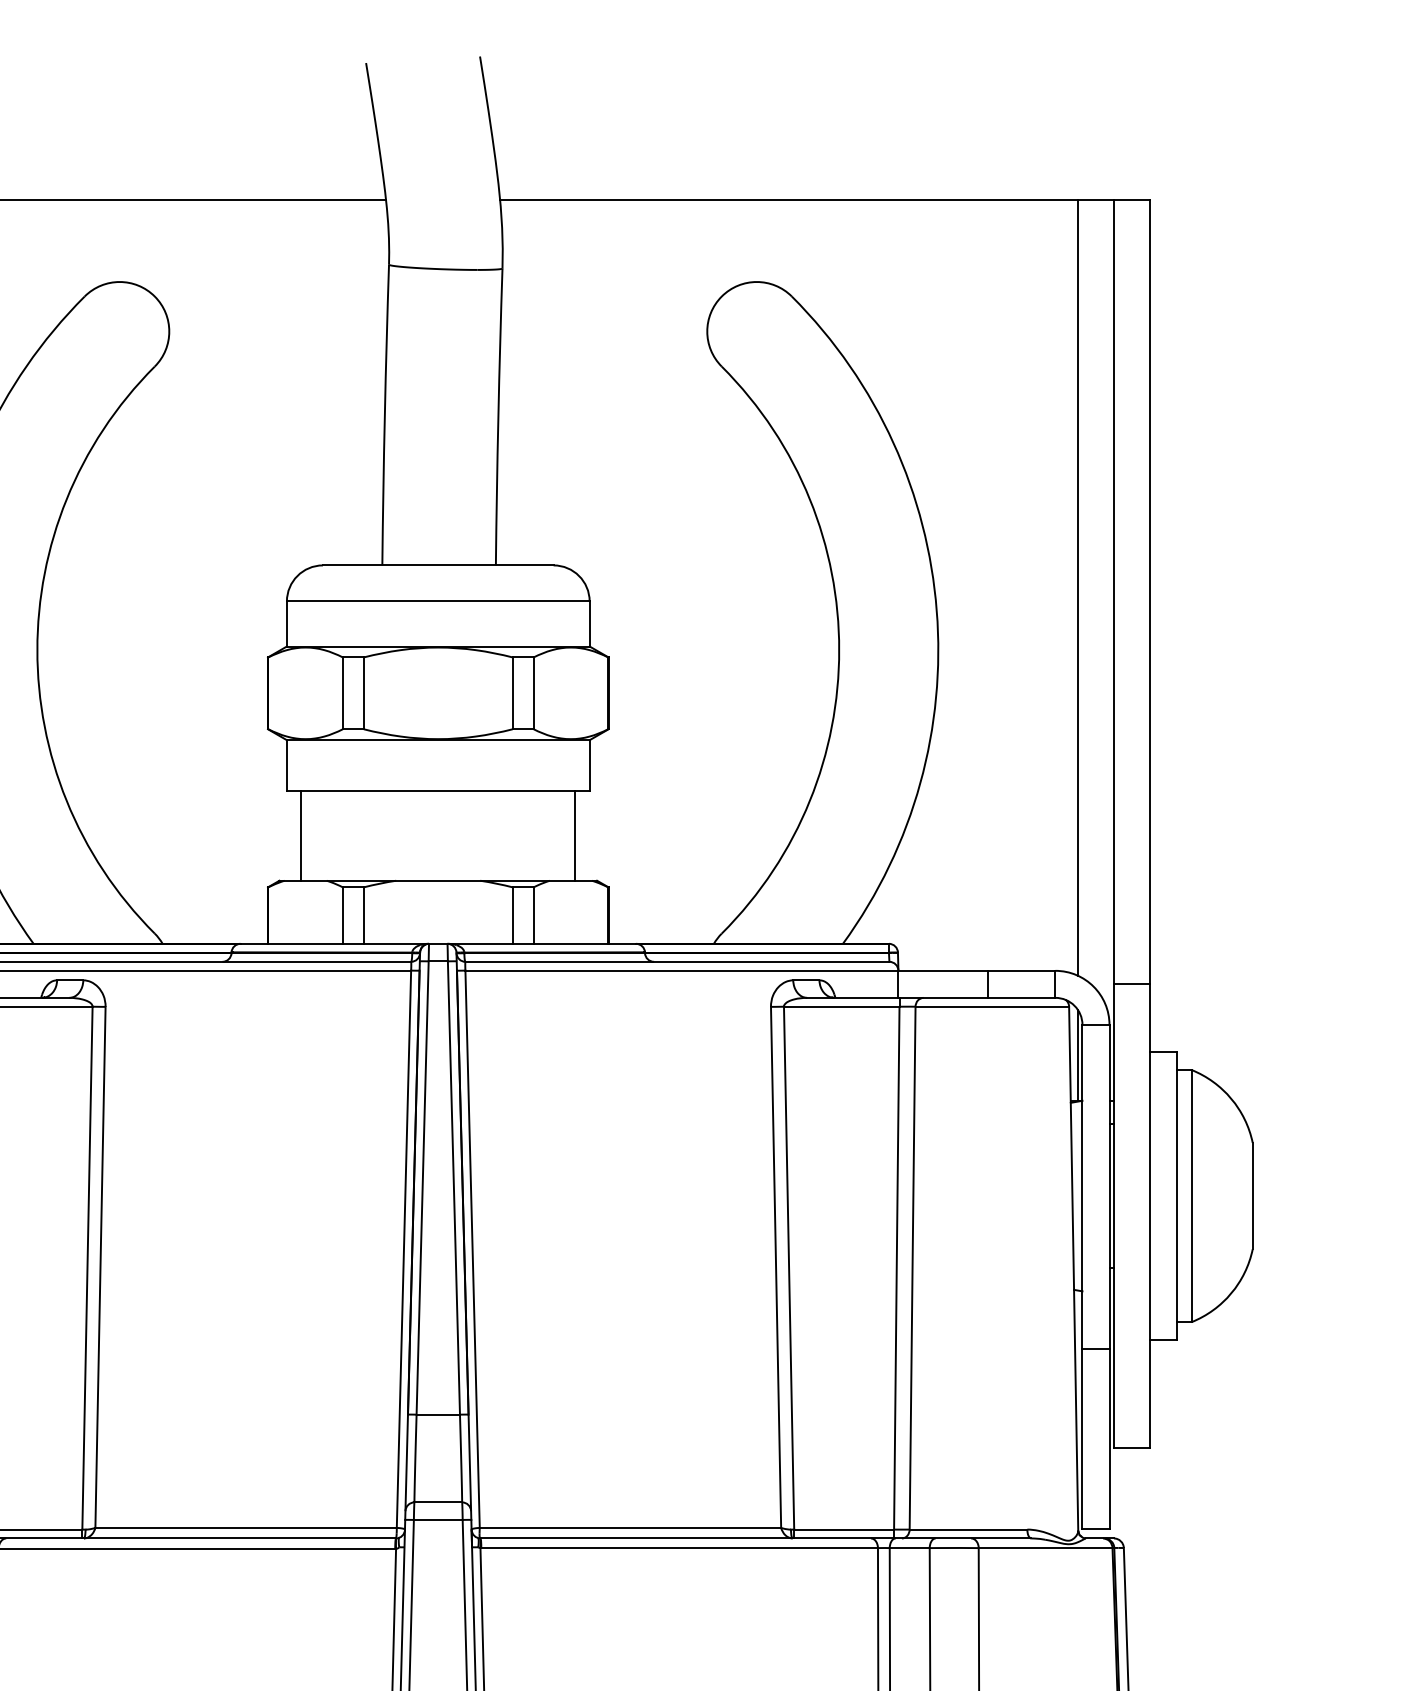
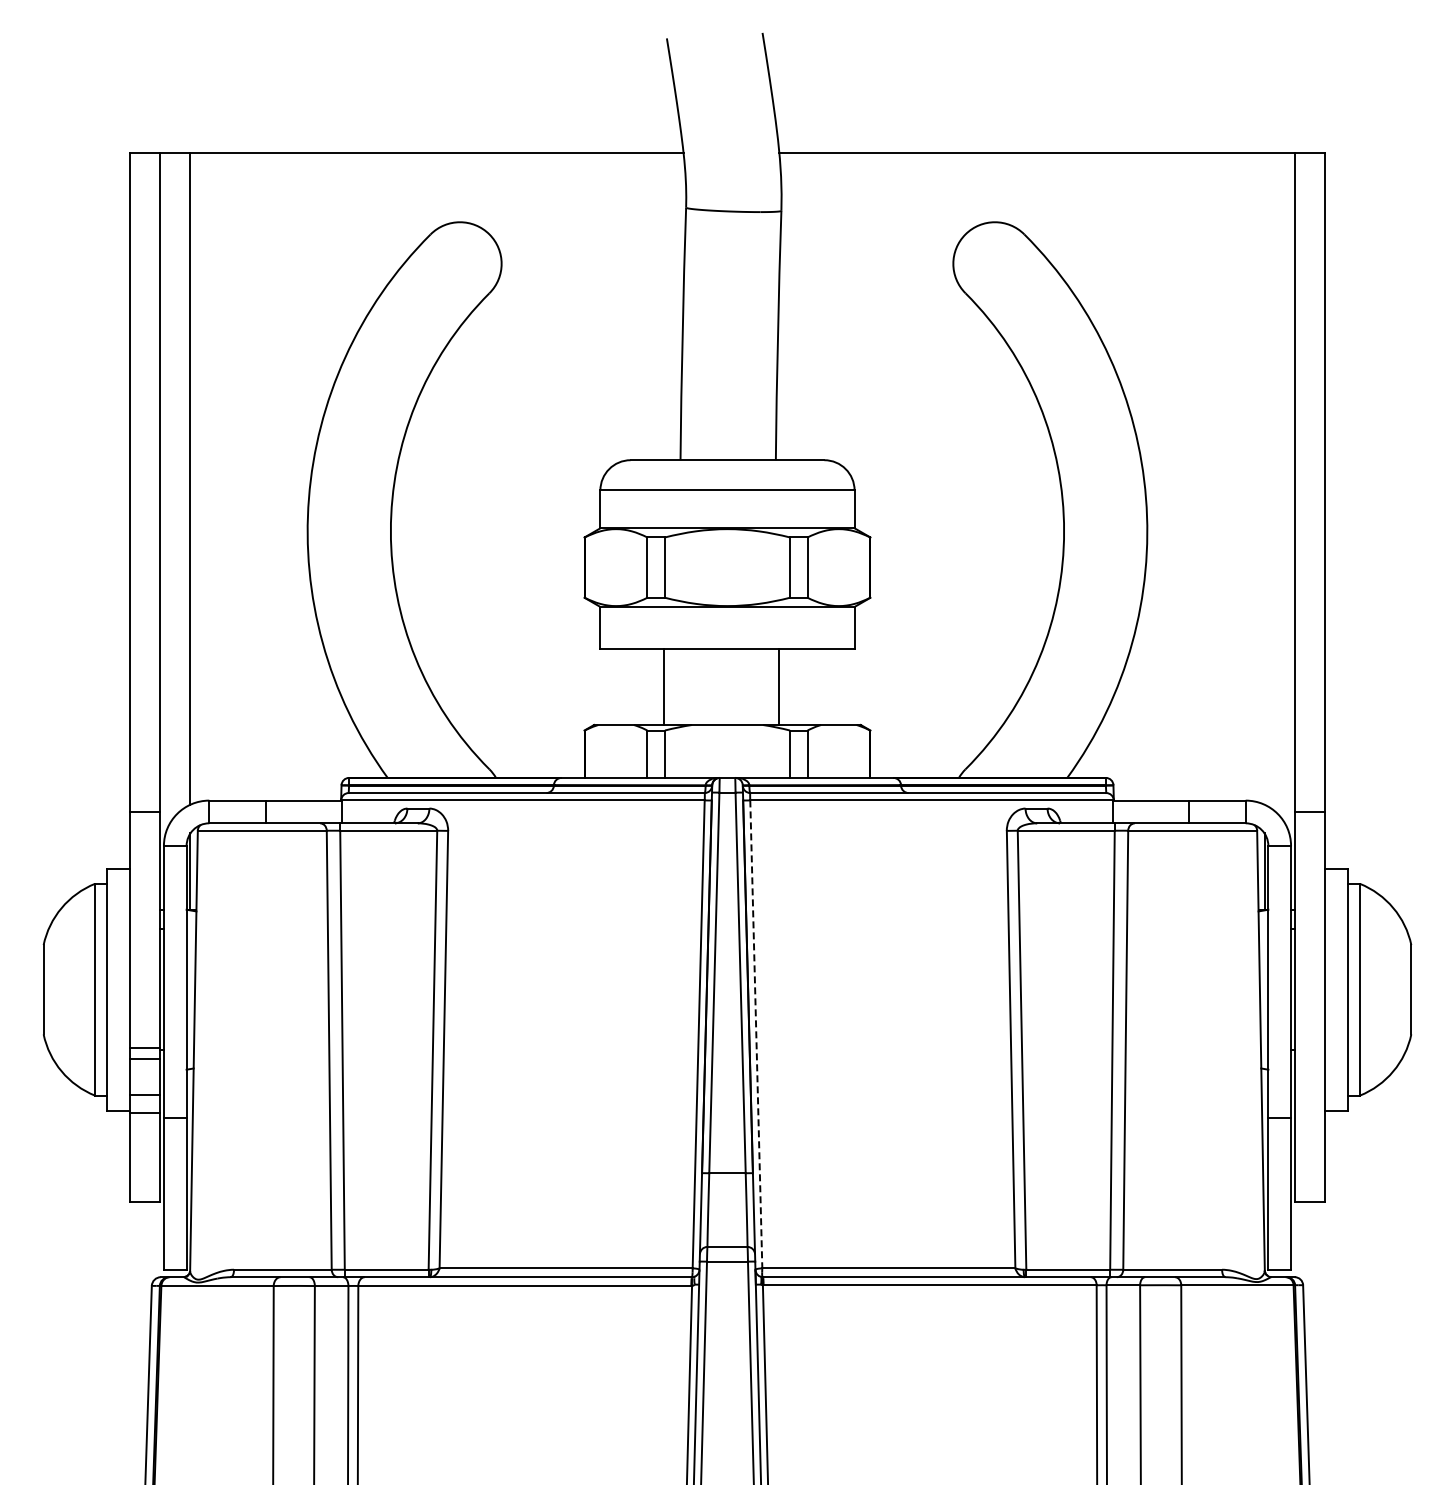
line: (1077, 587) -> (1264, 478), removed
line: (301, 834) -> (663, 686), moved
line: (575, 834) -> (779, 686), moved
line: (472, 1249) -> (756, 1034), solid -> dashed

